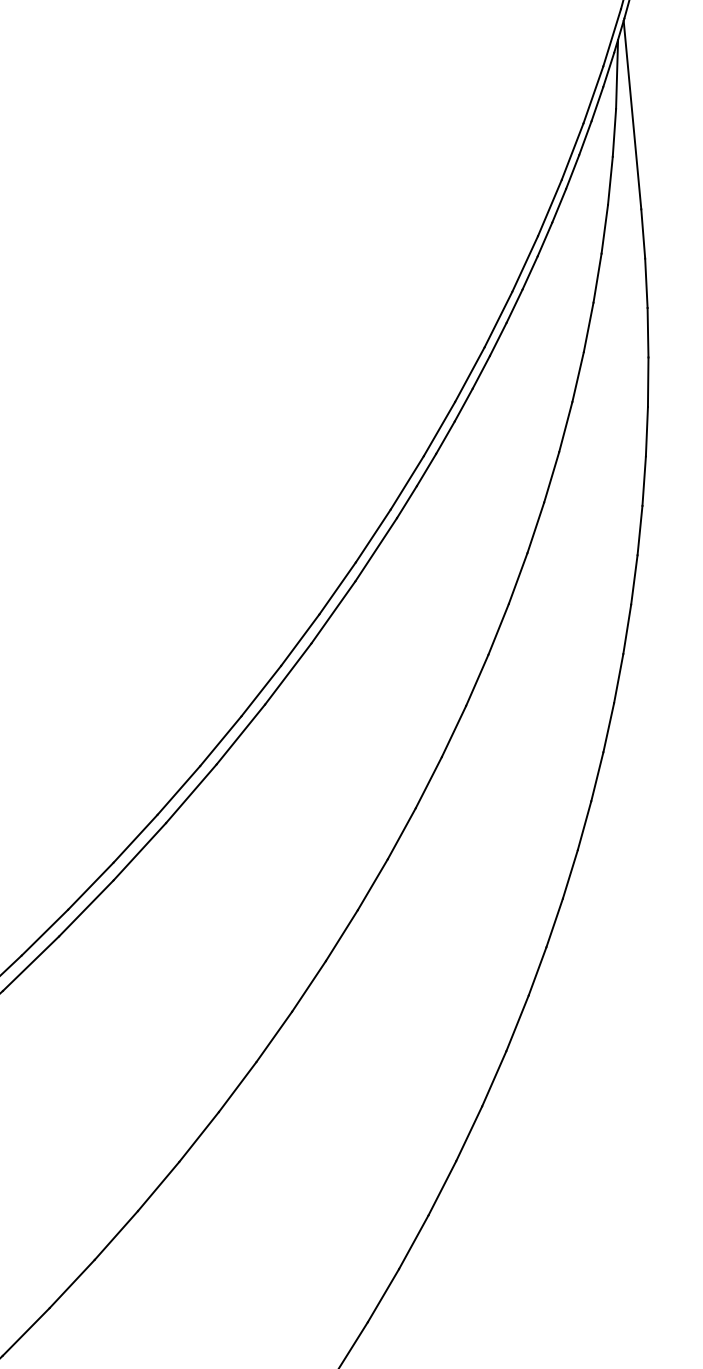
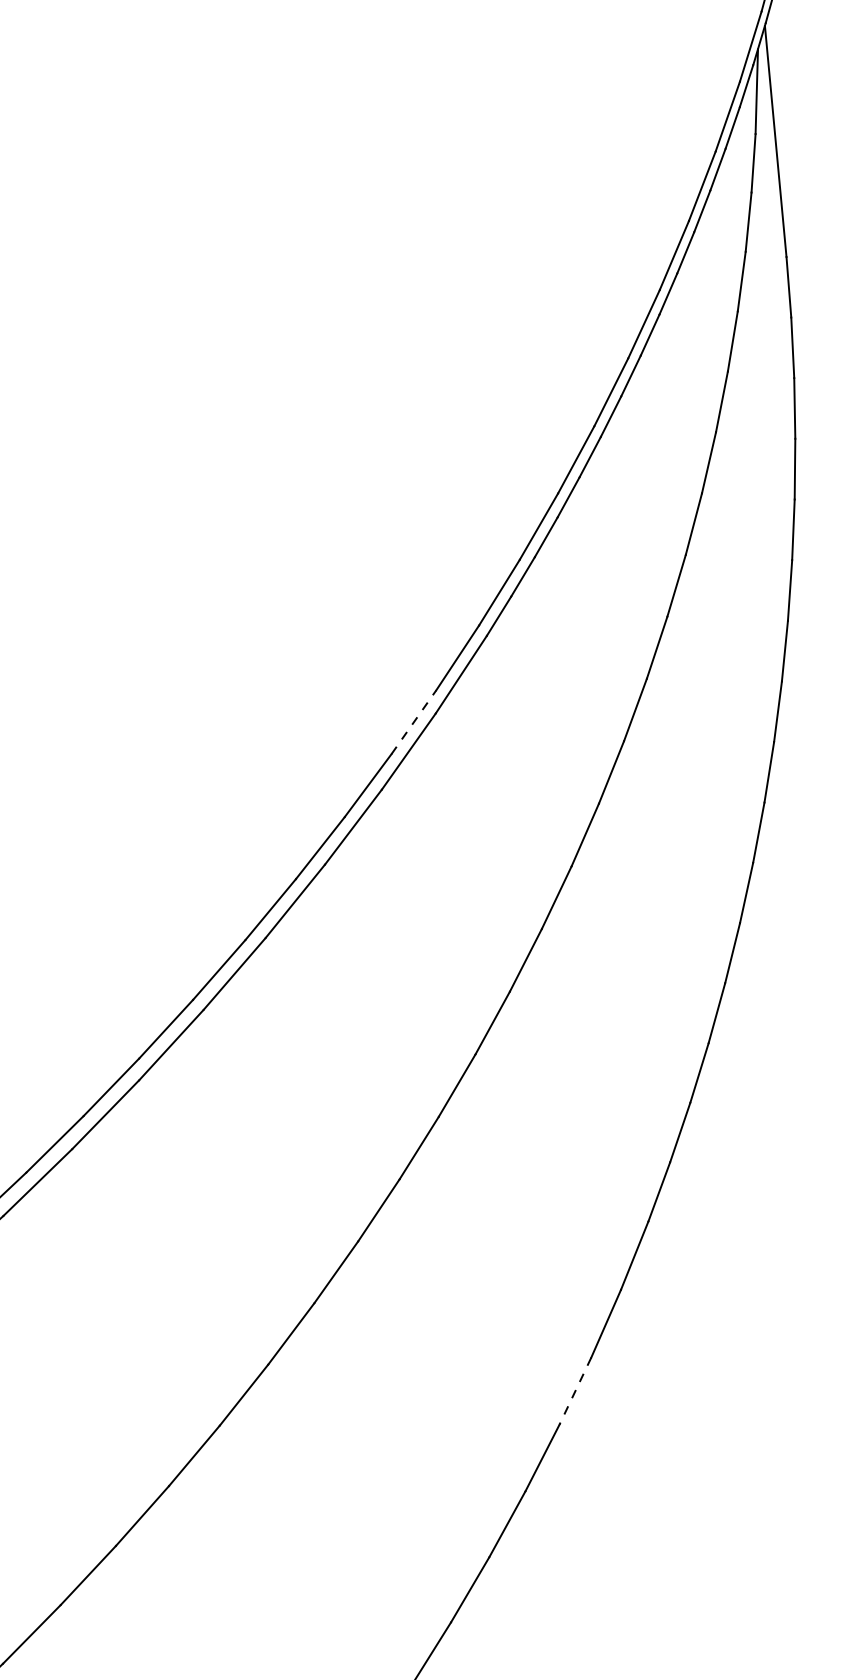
line: (337, 588) -> (413, 722), solid -> dashed
line: (469, 1134) -> (575, 1392), solid -> dashed

